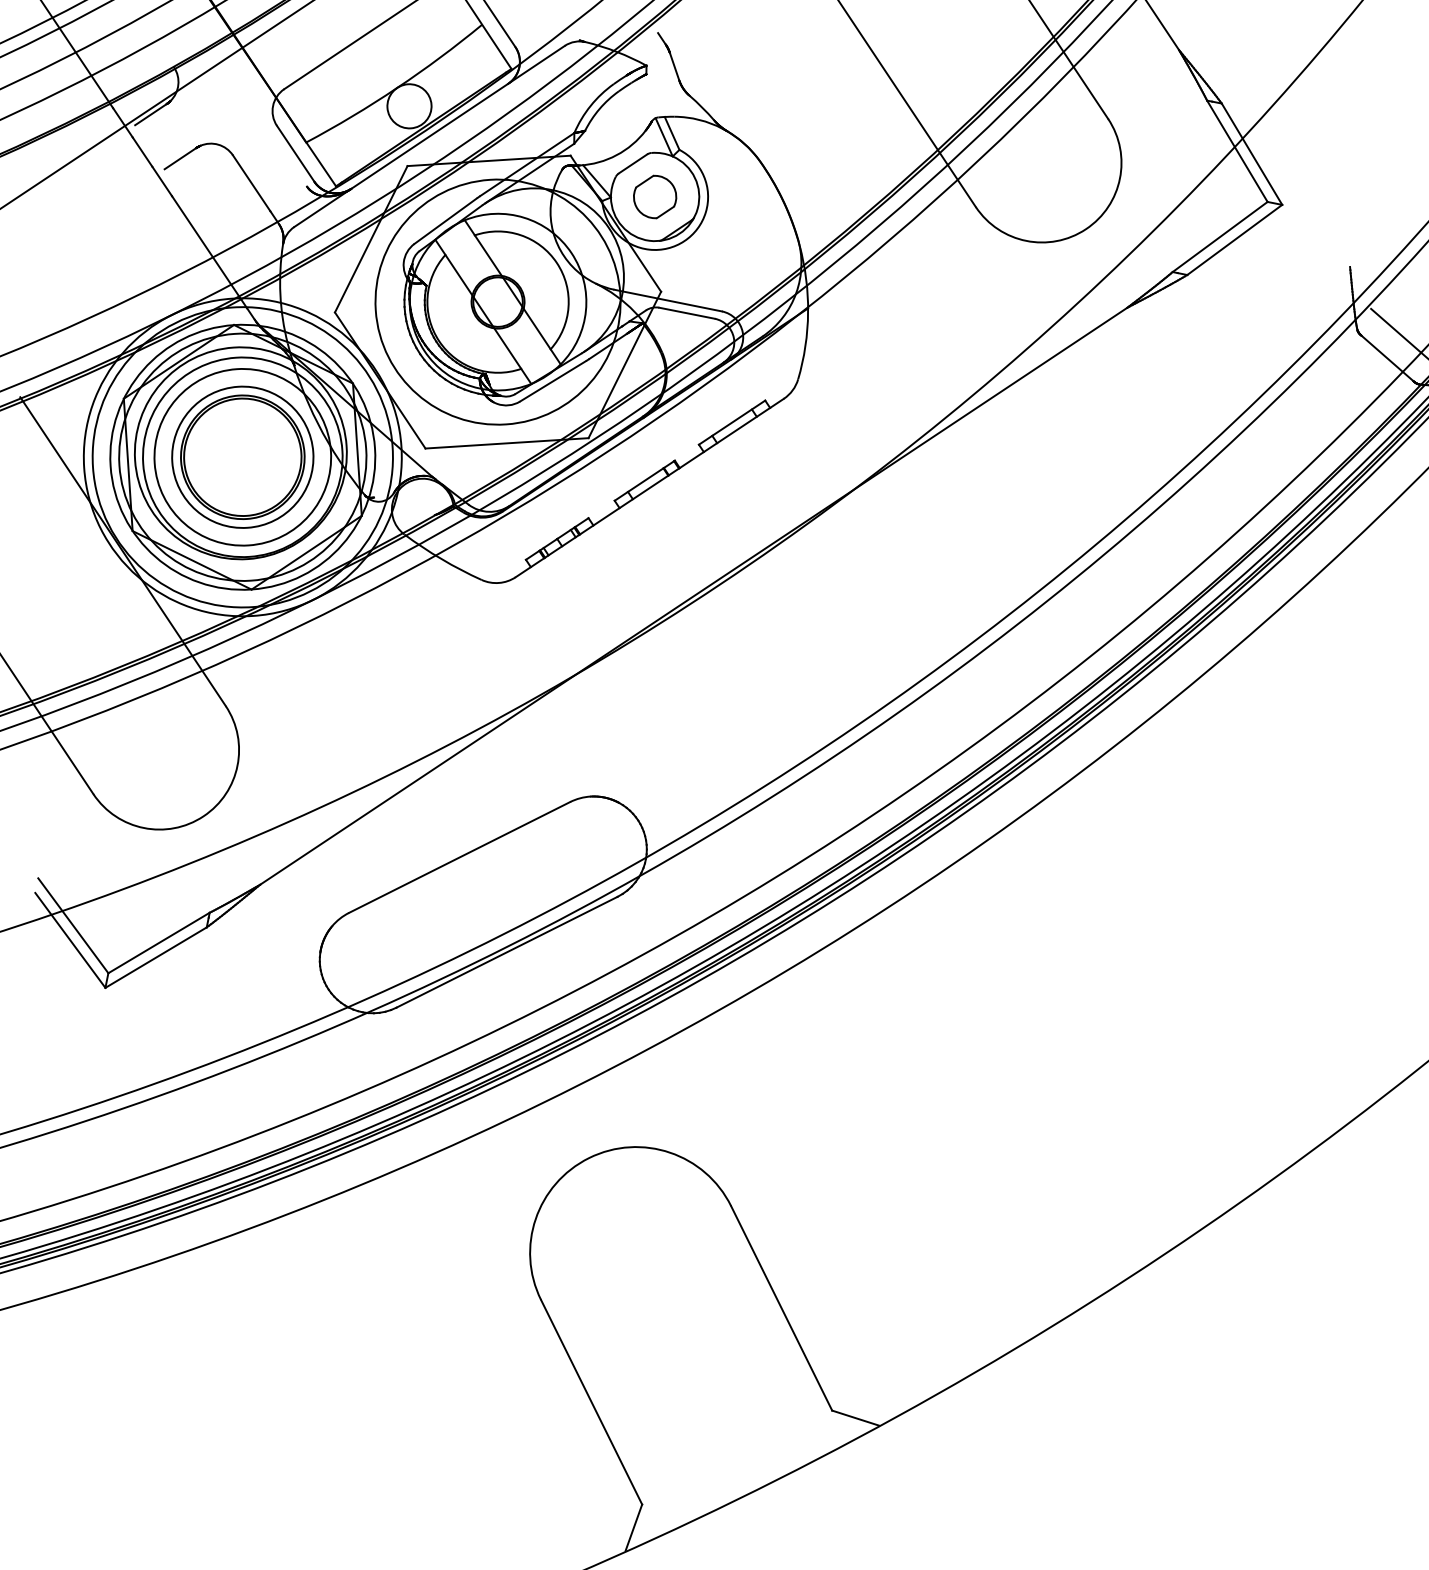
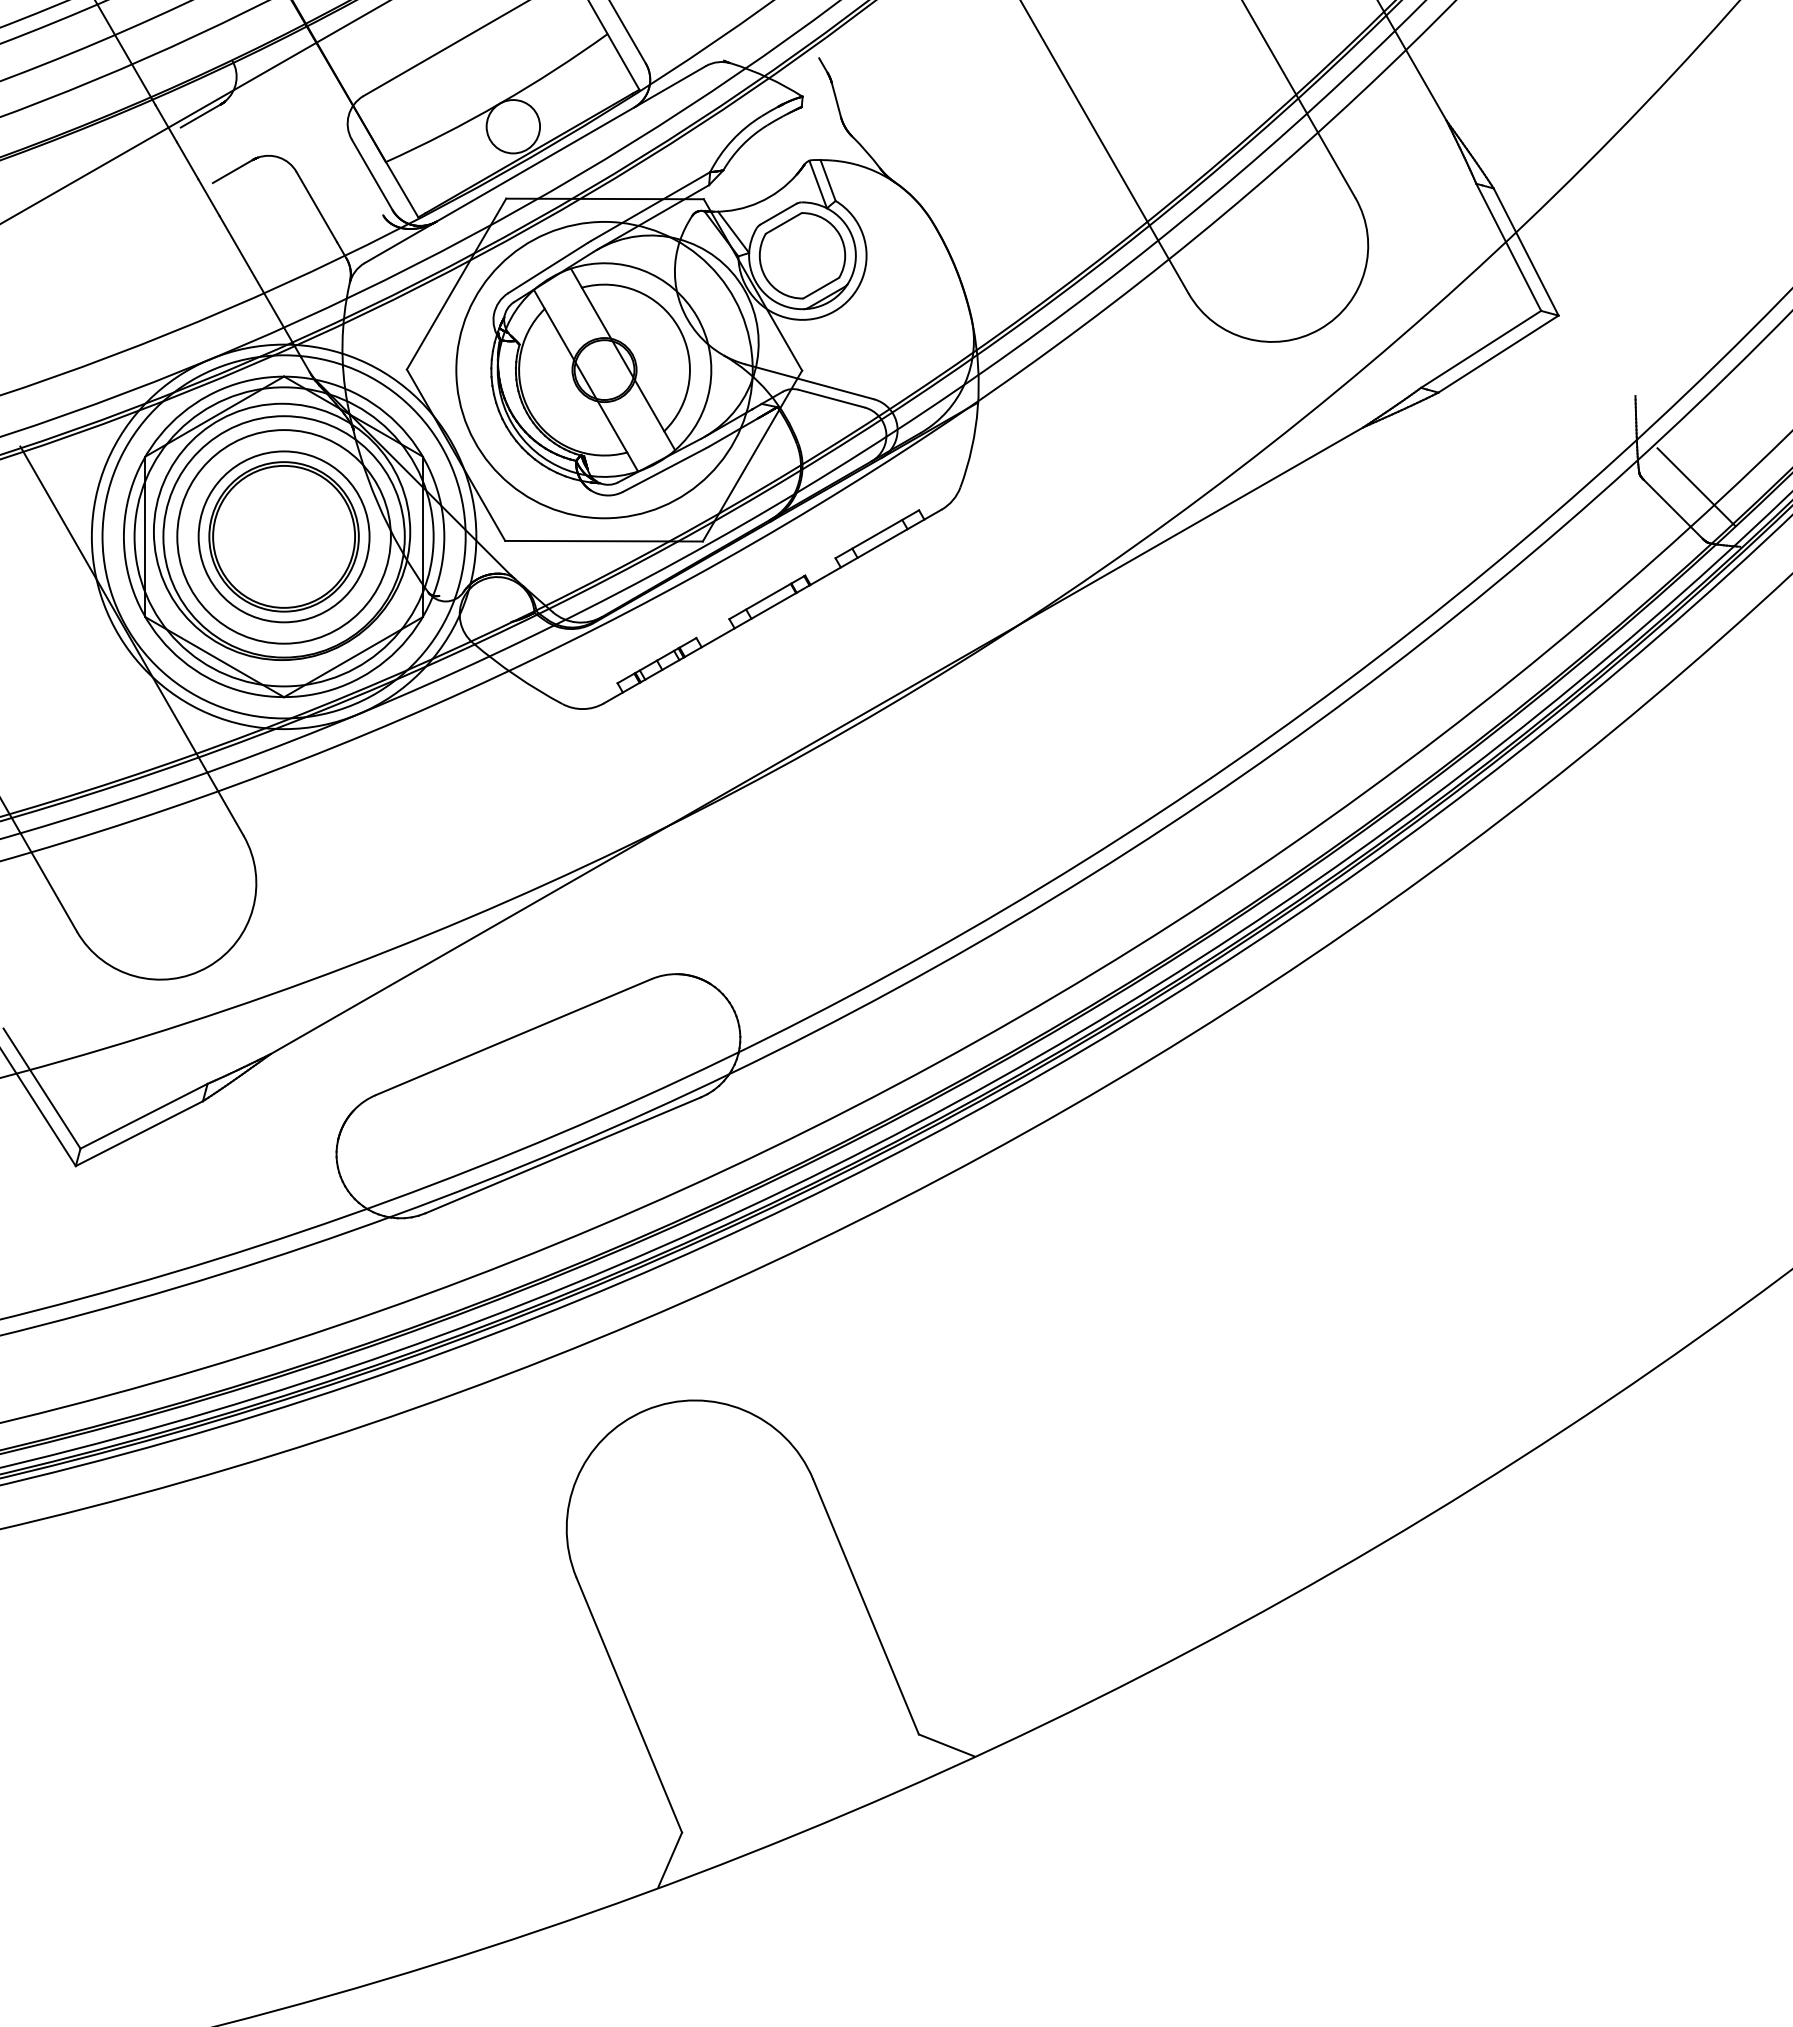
part: (655, 196) -> (802, 255), size x1.67

